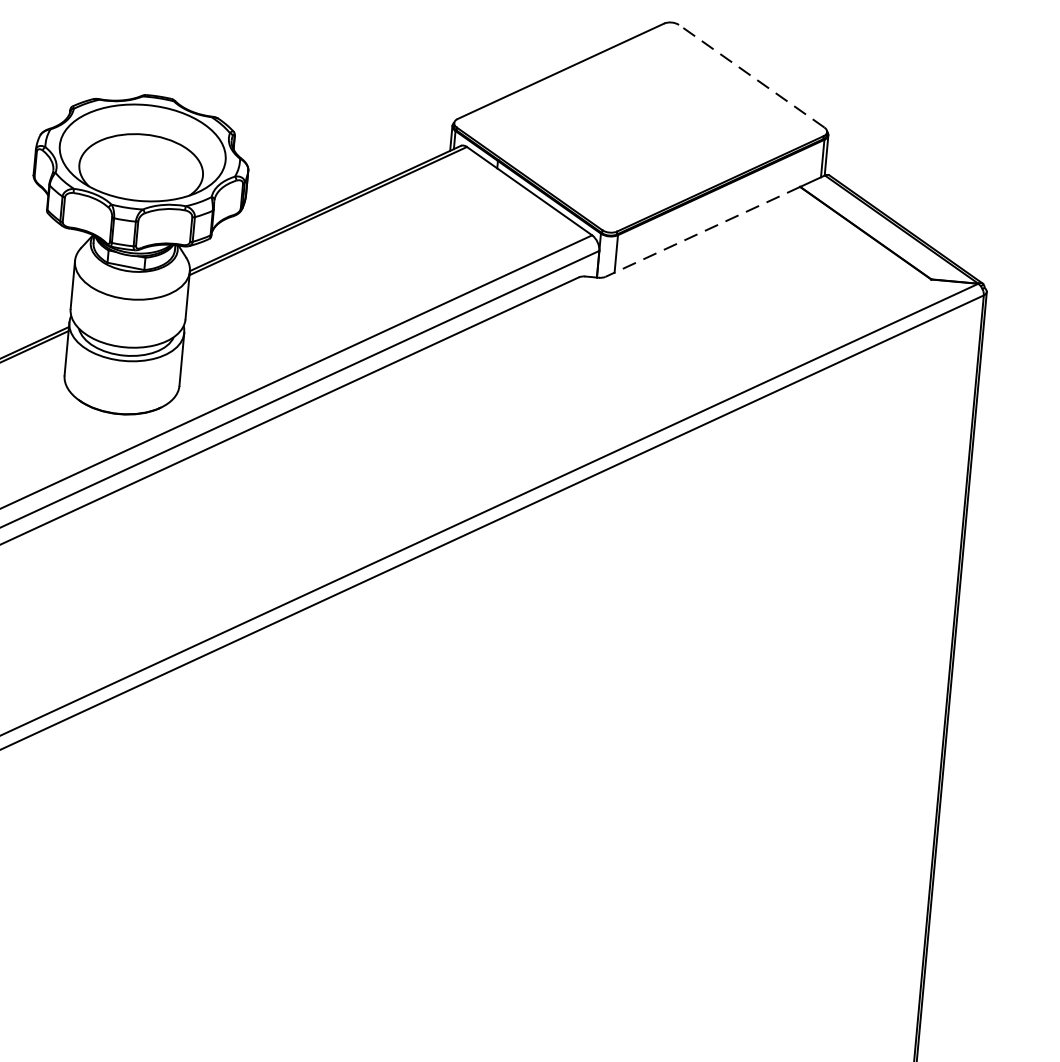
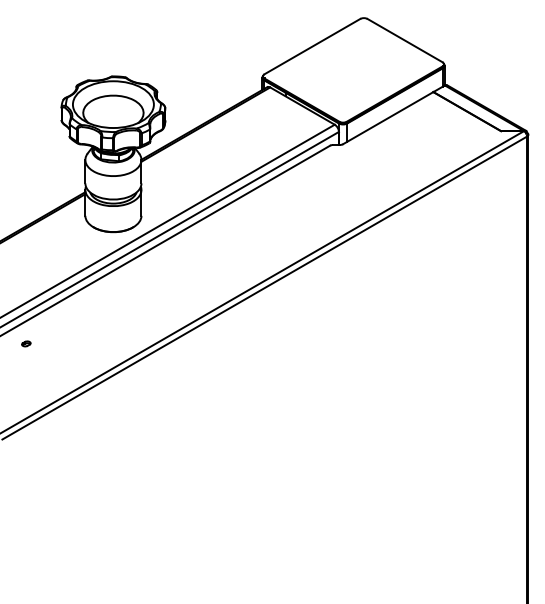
line: (750, 75) -> (404, 40), dashed -> solid
line: (701, 232) -> (387, 118), dashed -> solid

